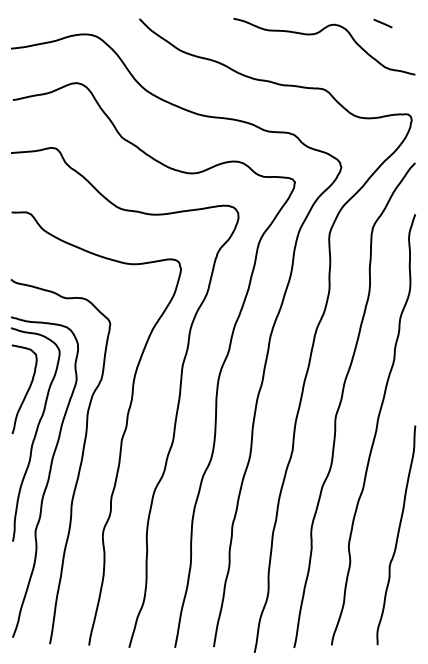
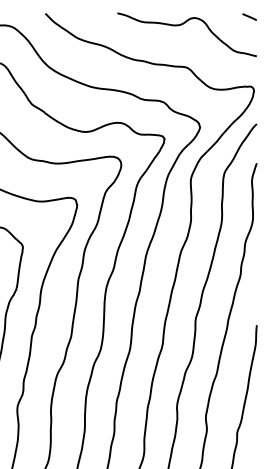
line: (382, 23) -> (249, 17), moved

